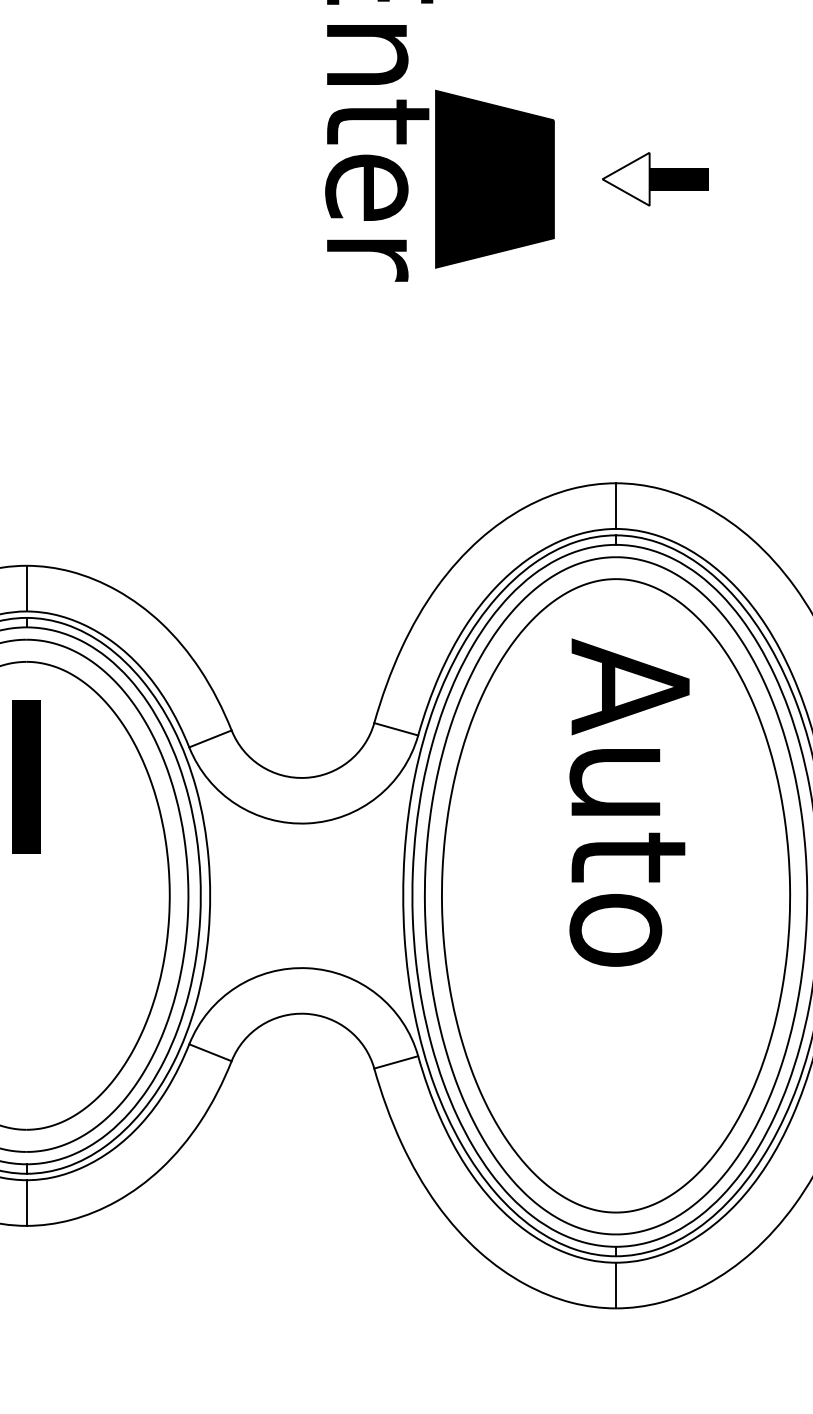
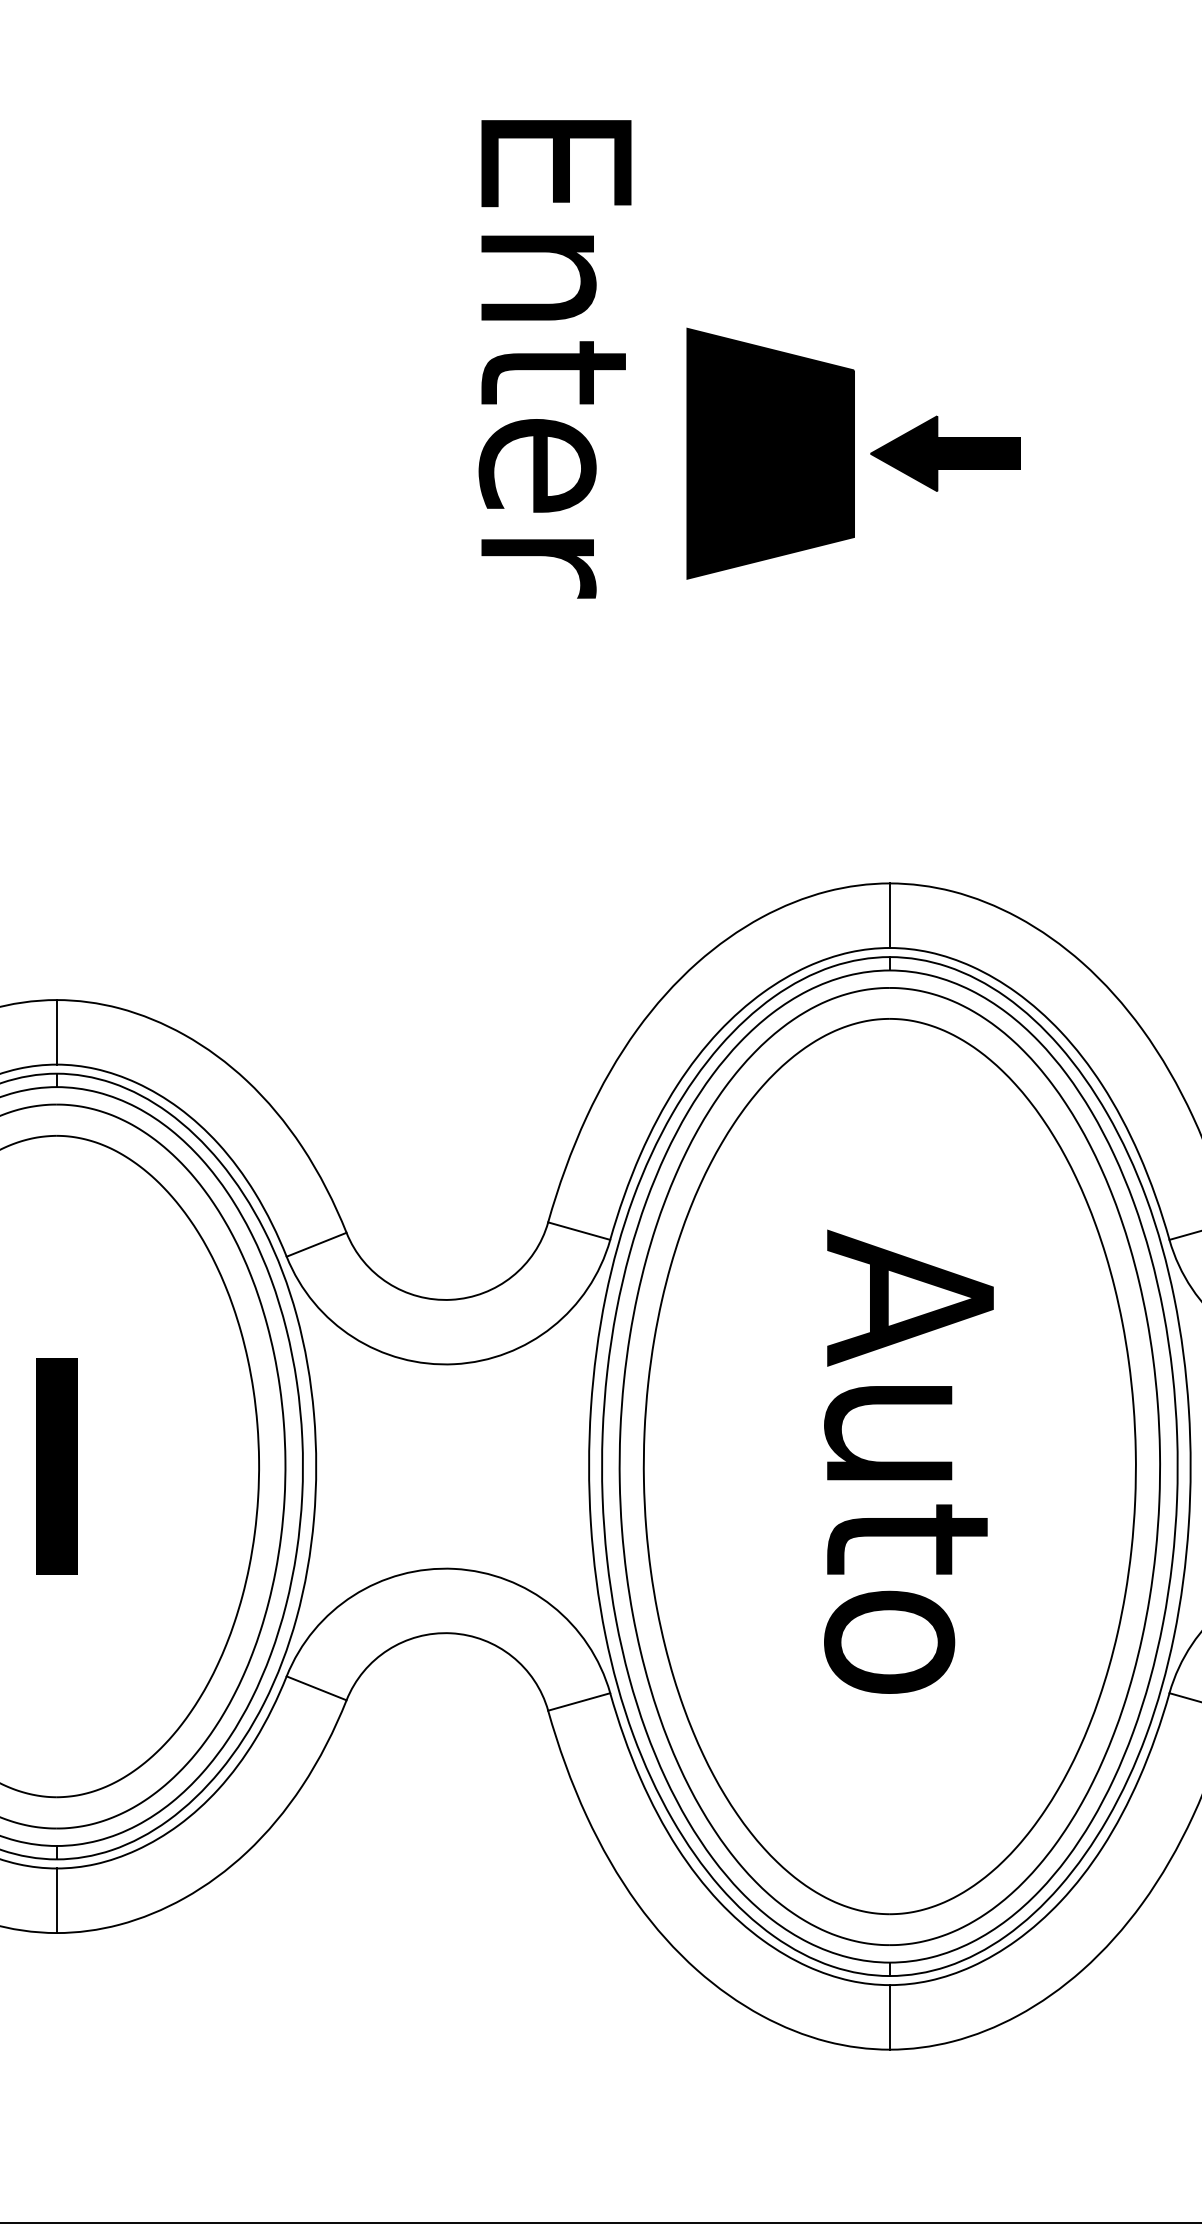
part: (494, 179) -> (770, 453), moved
fill: (625, 179) -> (903, 453), added
line: (26, 776) -> (56, 1466), moved
text: (629, 802) -> (908, 1461), moved

